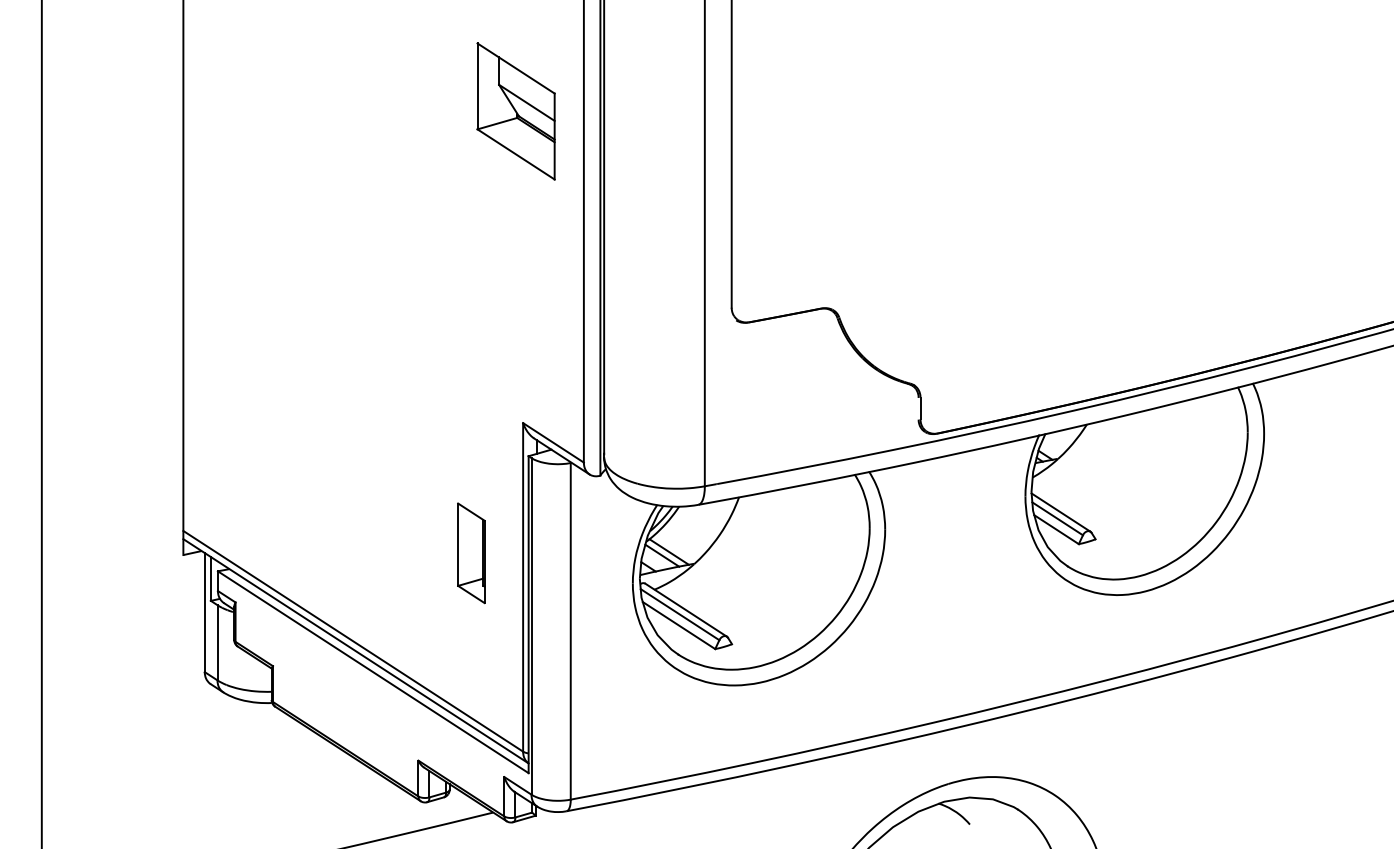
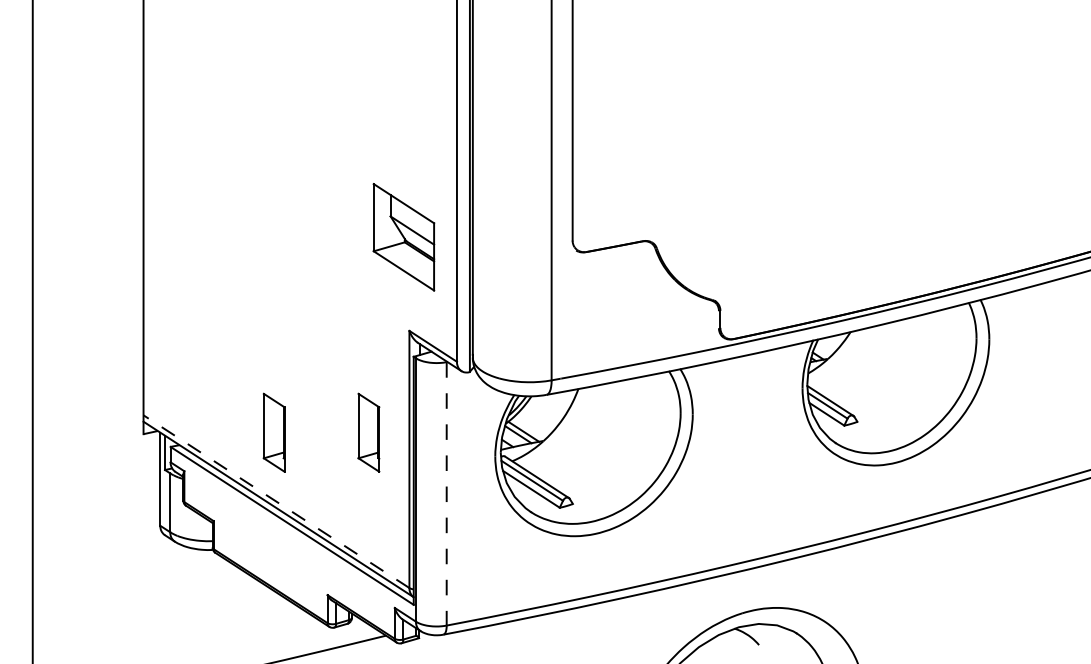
part: (515, 111) -> (403, 237), moved
part: (350, 553) -> (274, 432), added
line: (570, 631) -> (446, 493), solid -> dashed
line: (353, 641) -> (276, 501), solid -> dashed

